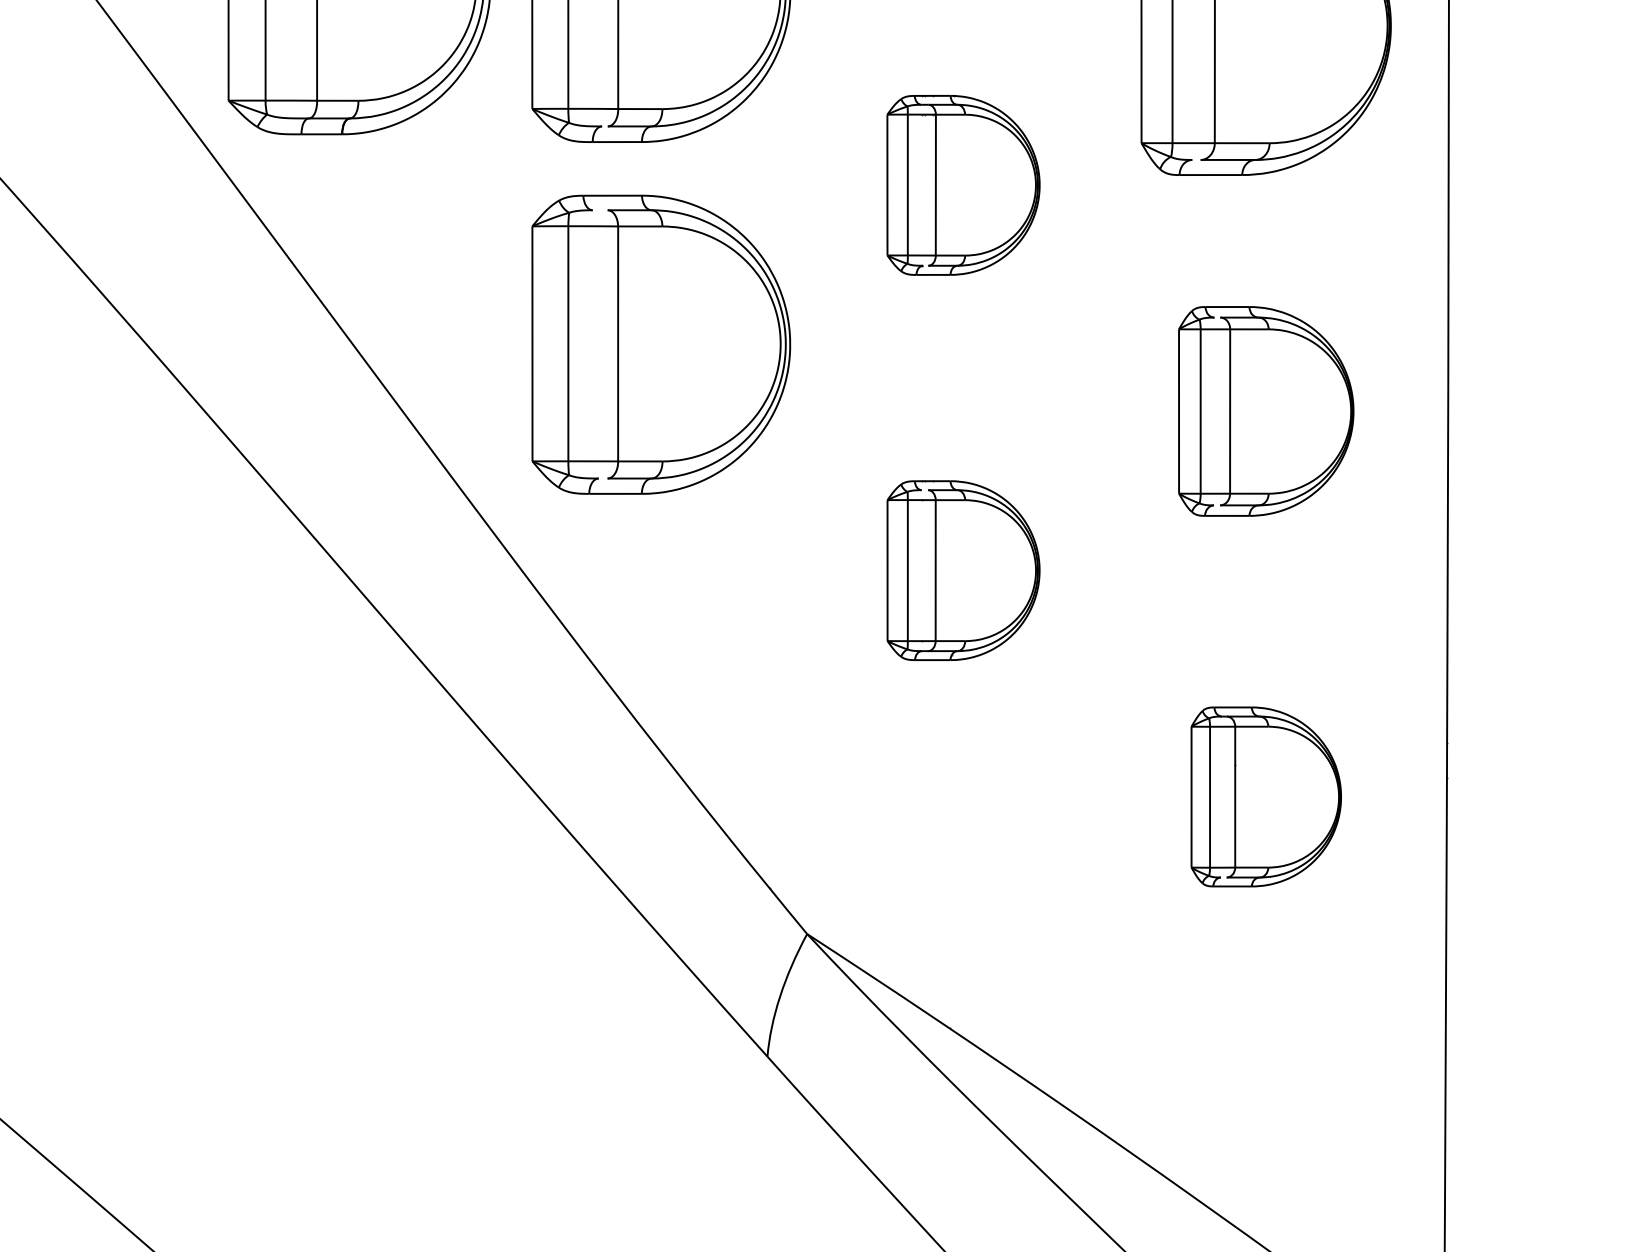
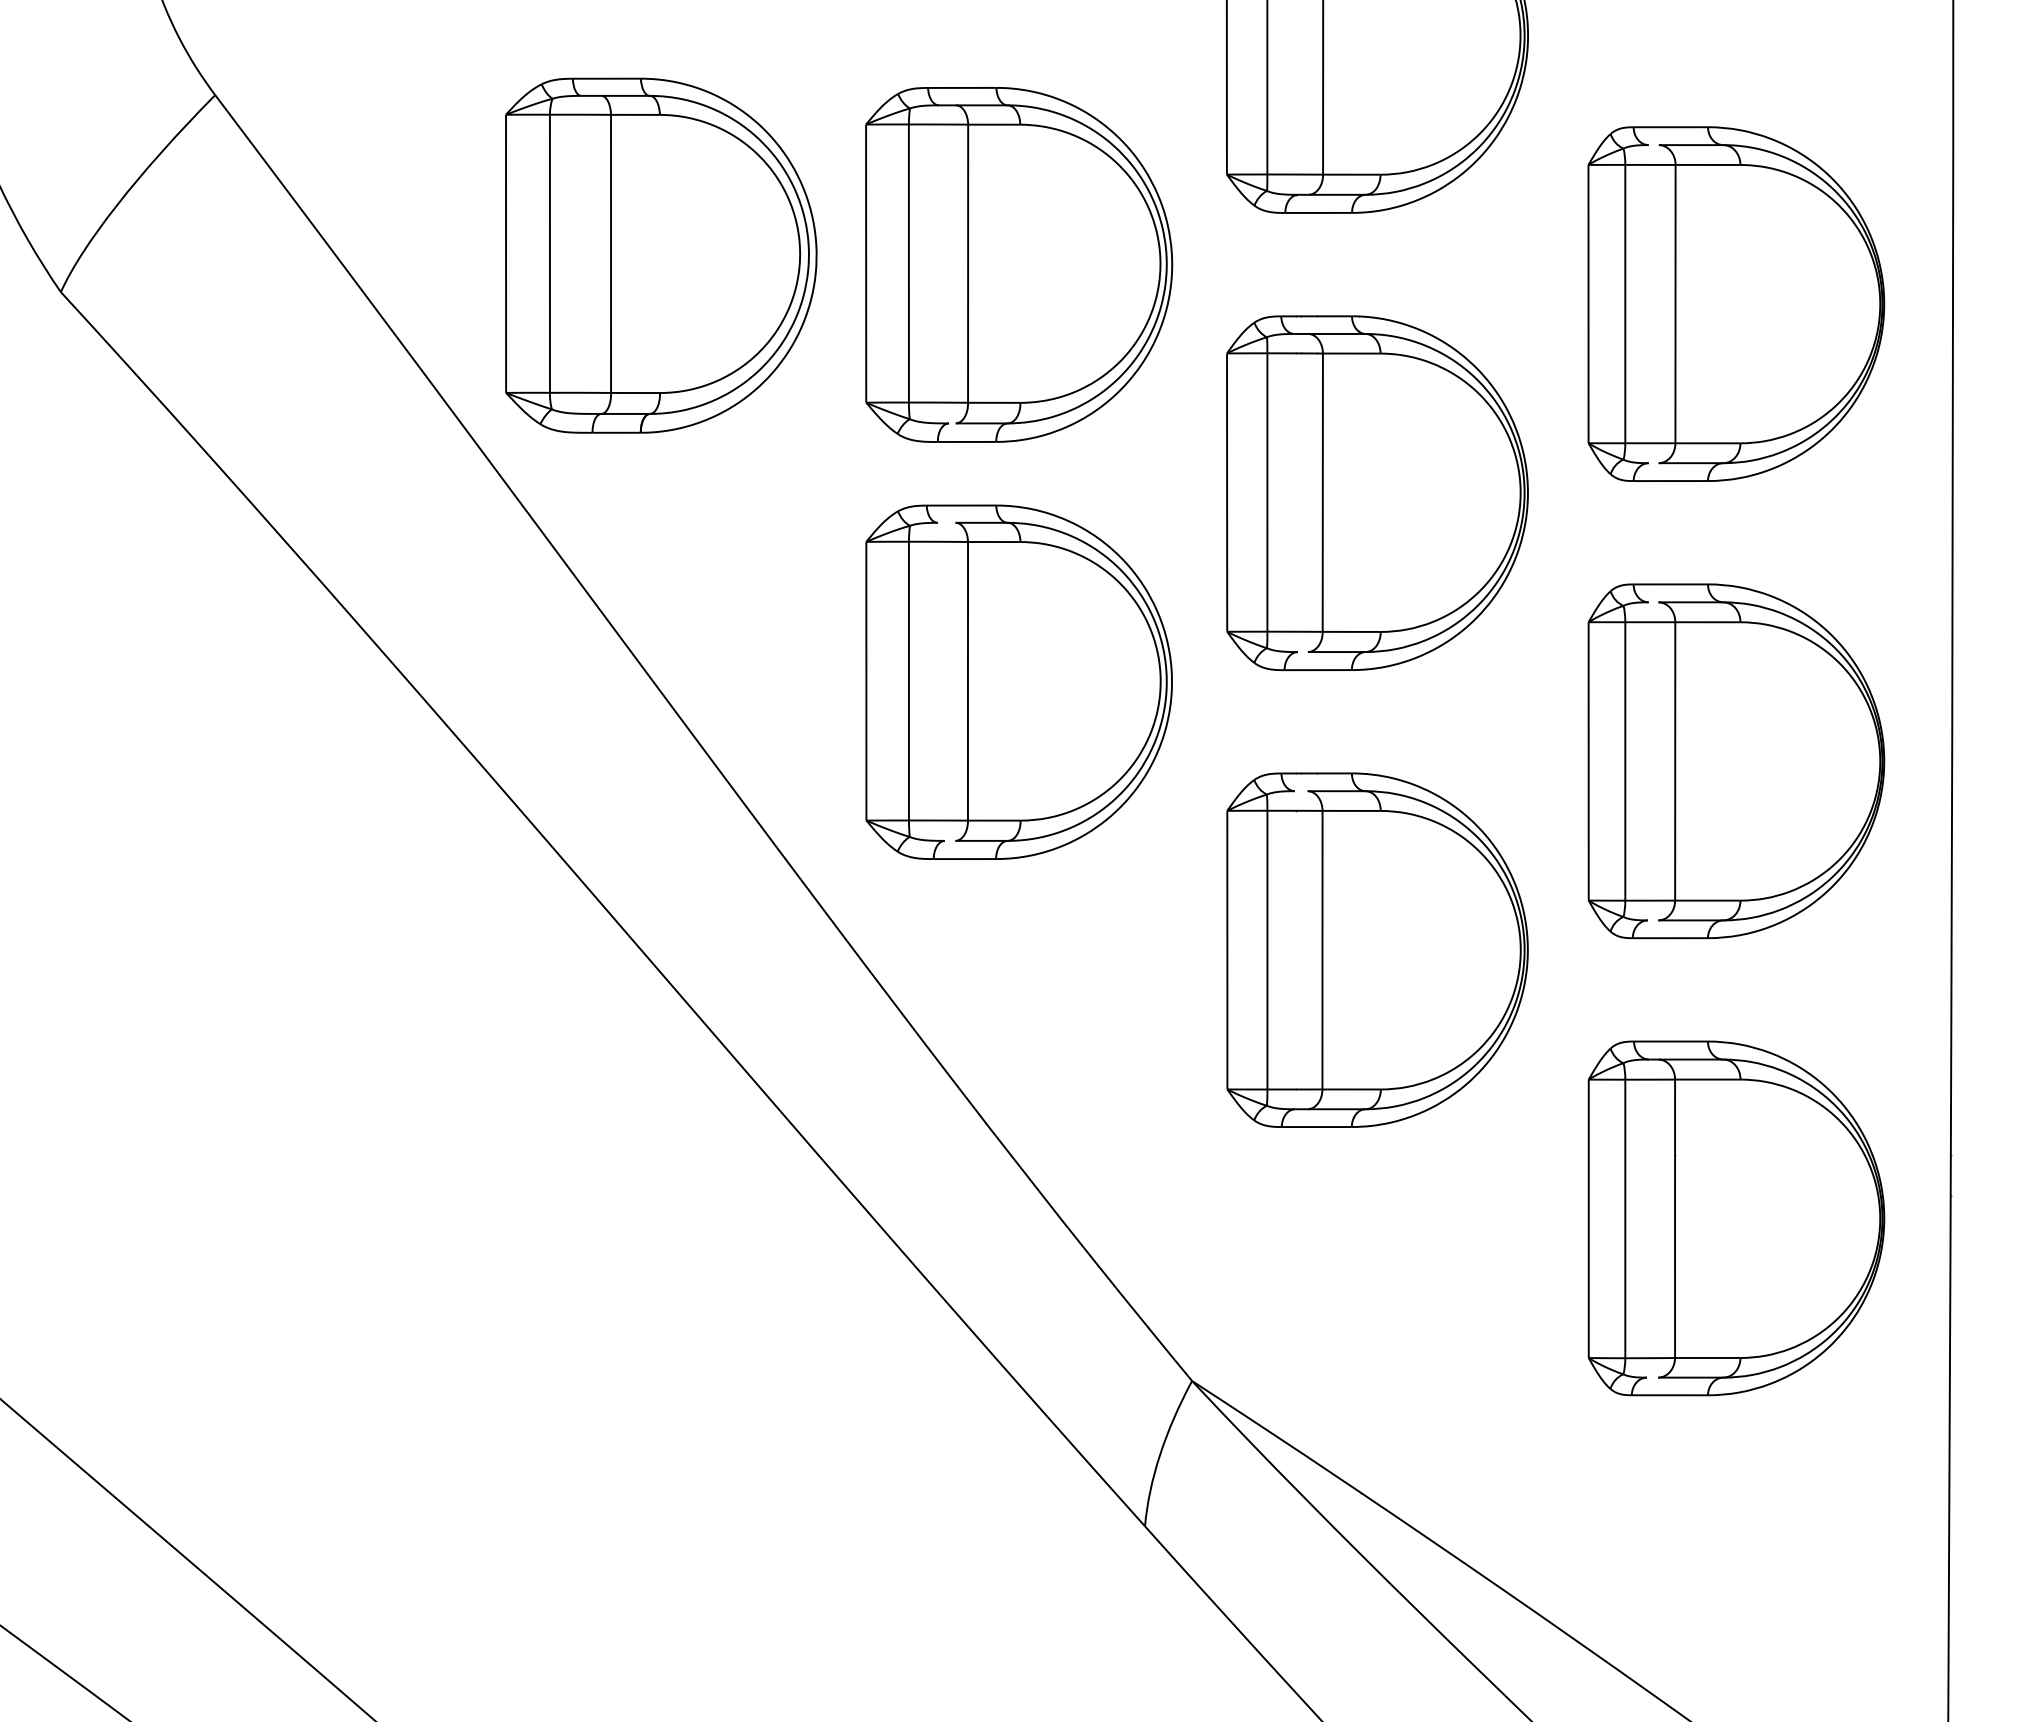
part: (963, 185) -> (1377, 493), size x1.67
part: (1266, 411) -> (1736, 761), size x1.43
part: (963, 570) -> (1377, 949), size x1.67
part: (1266, 797) -> (1736, 1218), size x1.67

